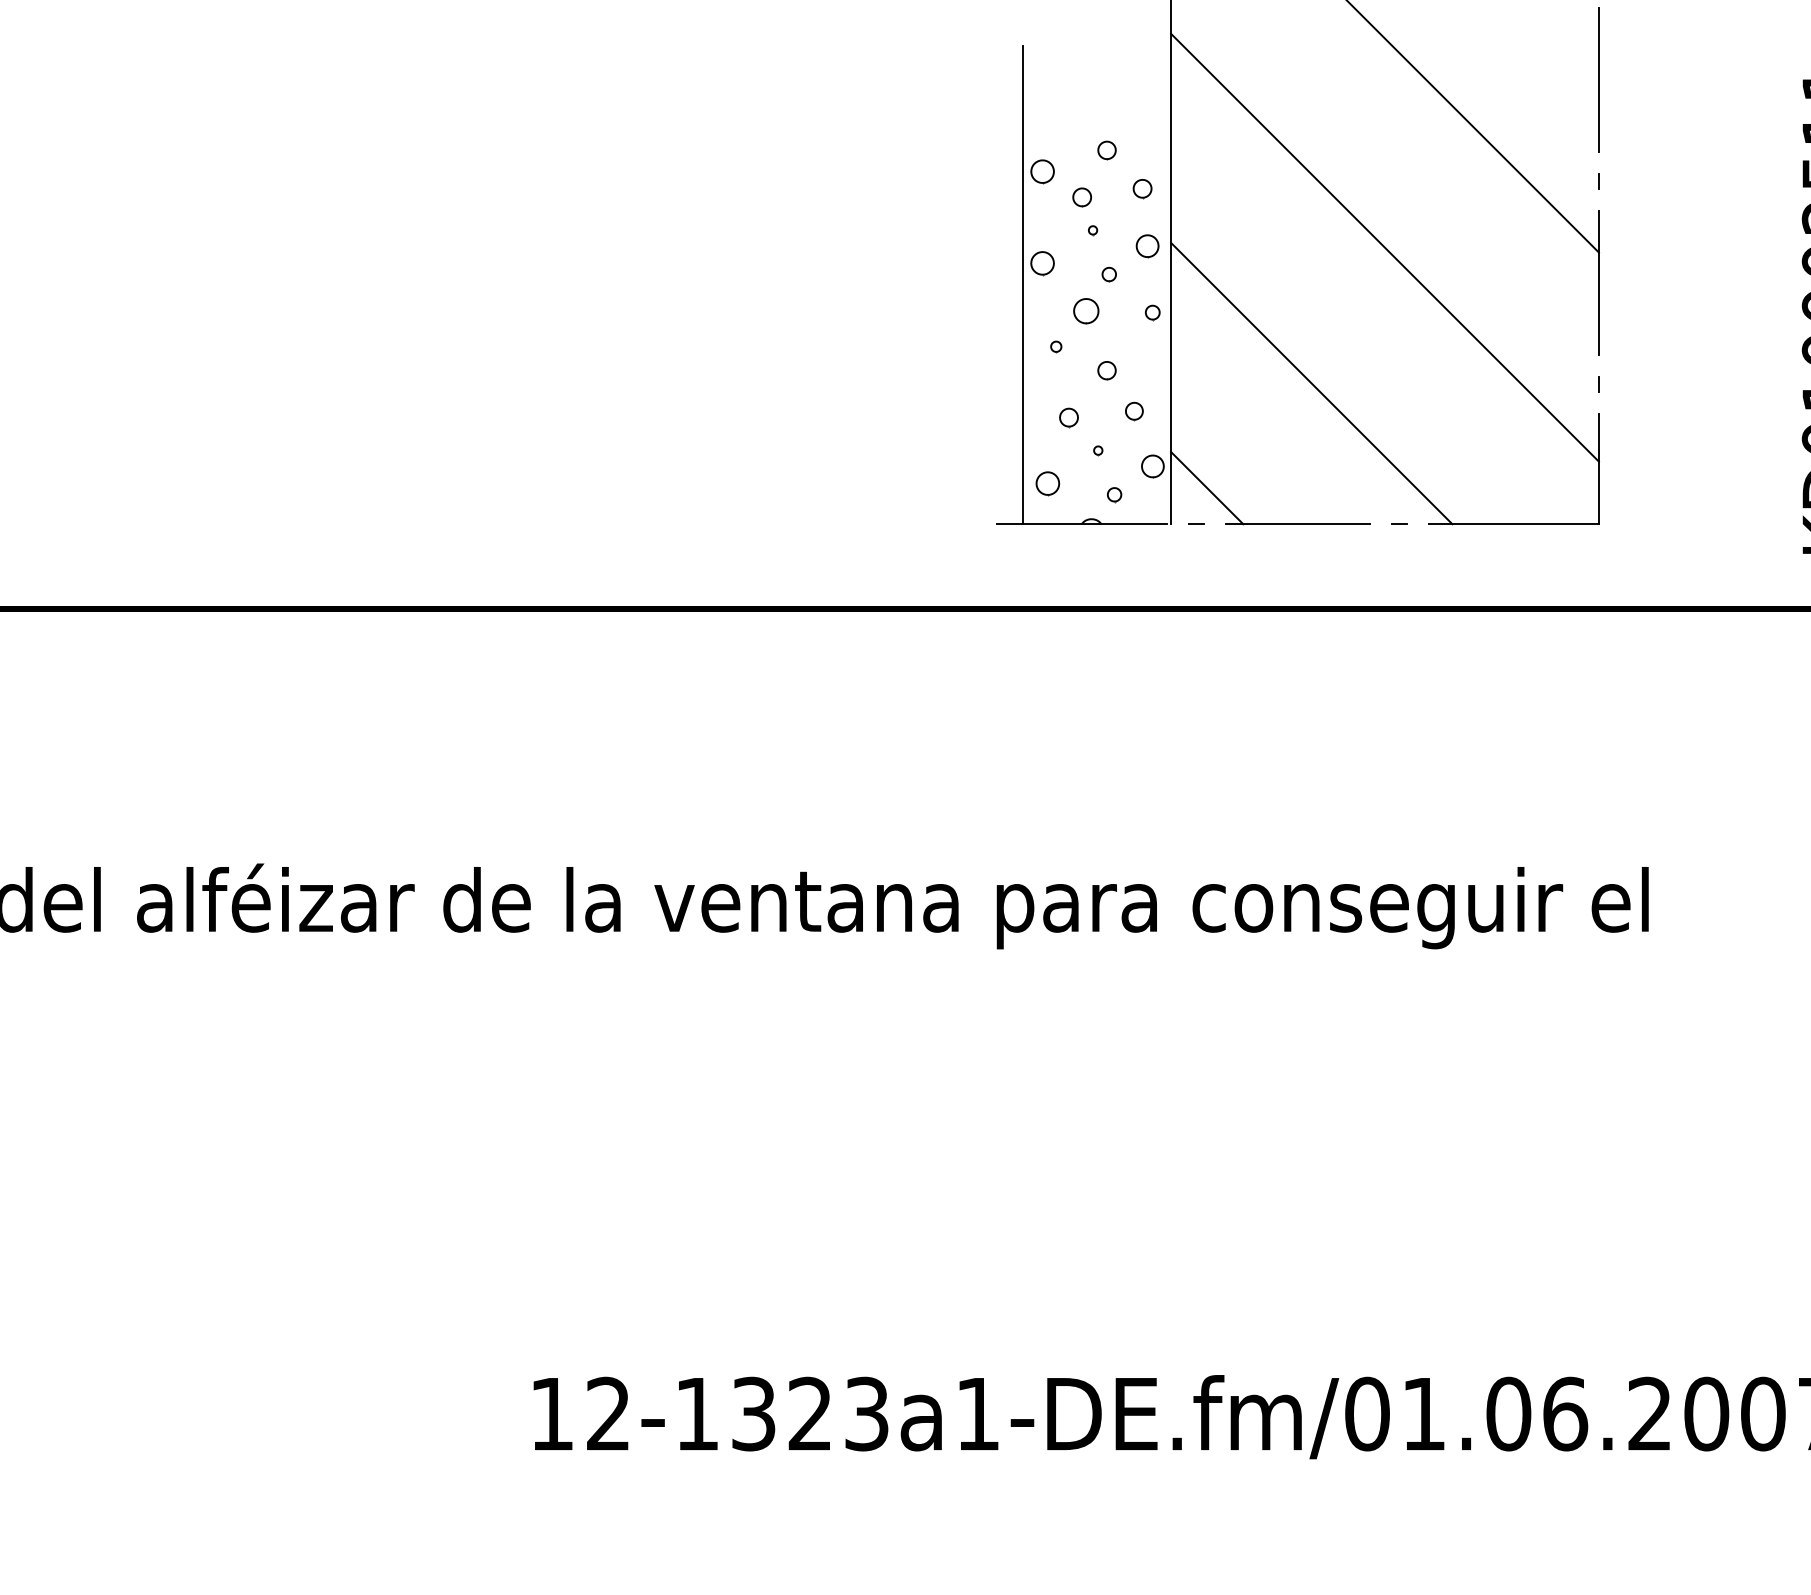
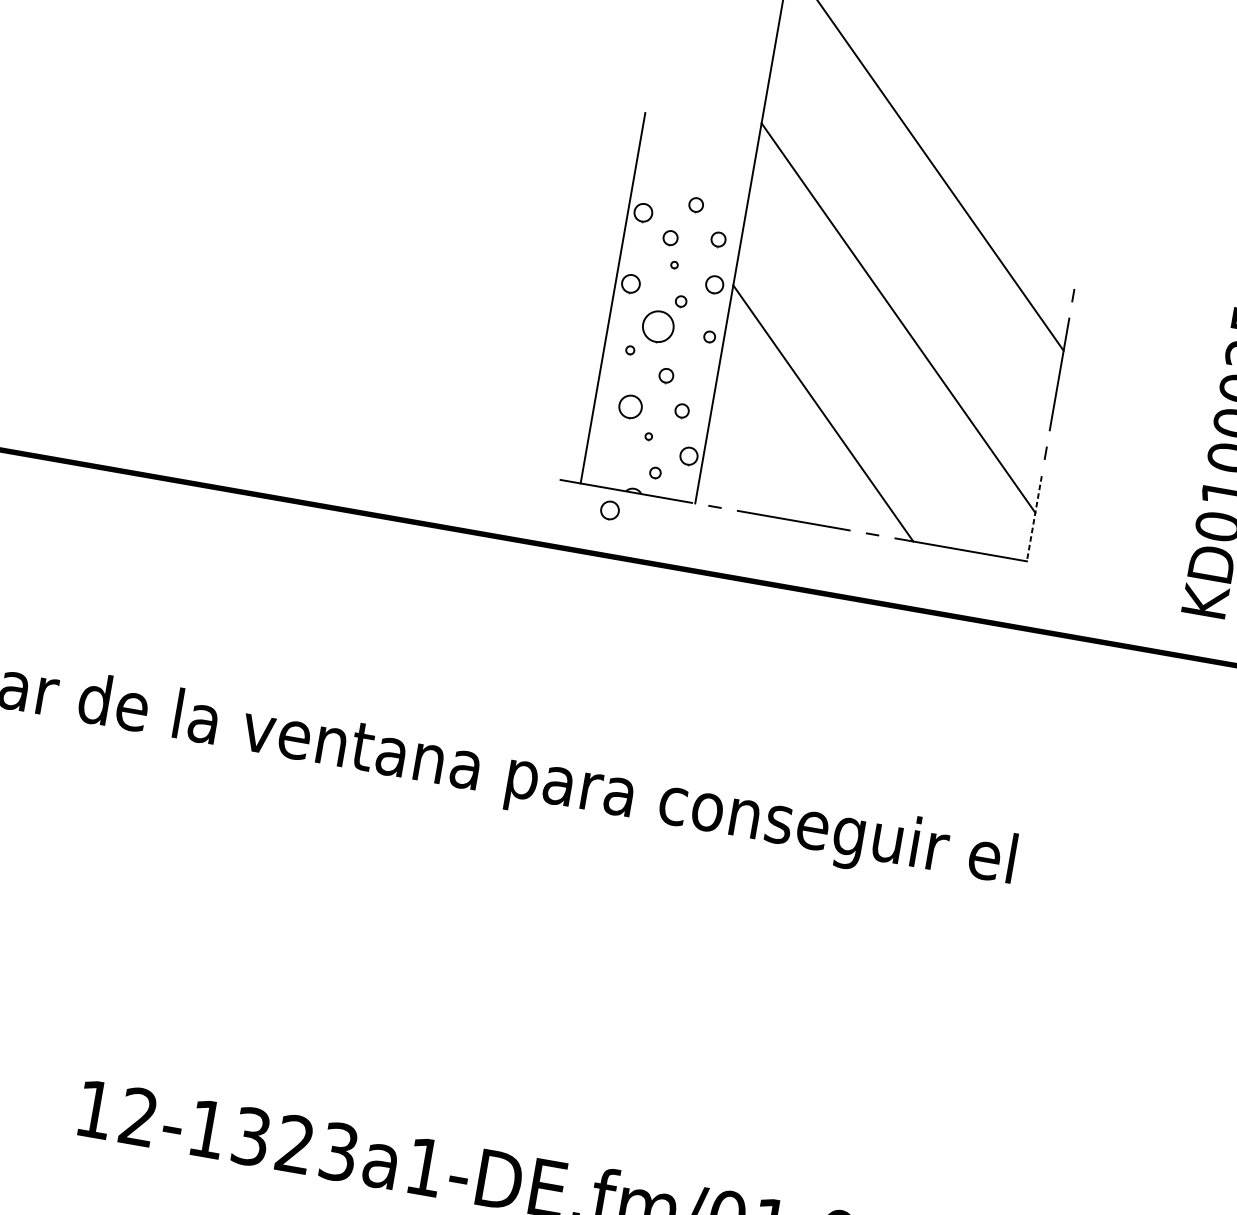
line: (1598, 79) -> (1086, 216), removed
part: (1086, 311) -> (658, 327), size x1.6
part: (1068, 417) -> (630, 406), size x1.6
line: (1598, 469) -> (1034, 518), solid -> dashed
part: (1047, 483) -> (609, 510), moved
line: (1207, 488) -> (728, 480), removed

